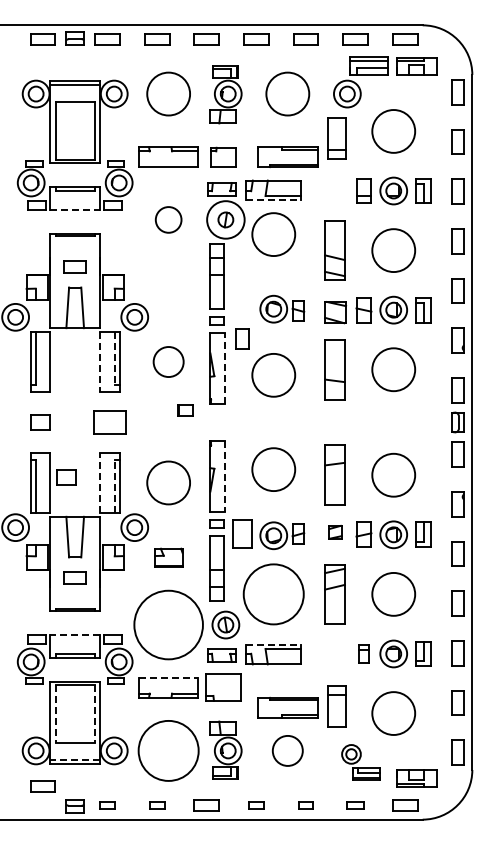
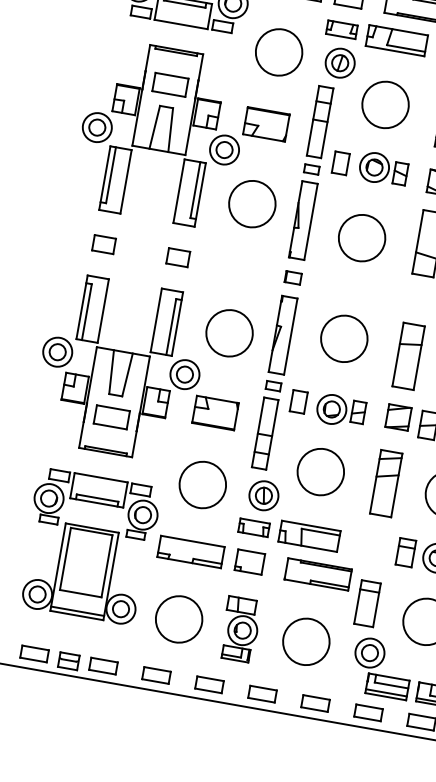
line: (274, 200) -> (395, 51), dashed -> solid
line: (75, 210) -> (181, 24), dashed -> solid
circle: (168, 219) -> (279, 51), size x1.67
circle: (225, 219) -> (339, 62), size x0.71
circle: (273, 234) -> (385, 104), moved
part: (75, 266) -> (170, 84), size x1.43
part: (168, 287) -> (266, 124), added
part: (242, 338) -> (340, 163), moved
line: (114, 358) -> (195, 190), dashed -> solid
circle: (168, 361) -> (252, 203), size x1.43
line: (100, 362) -> (179, 191), dashed -> solid
line: (224, 368) -> (310, 221), dashed -> solid
part: (185, 410) -> (293, 277), moved
part: (109, 422) -> (177, 257), size x0.62
line: (224, 476) -> (290, 336), dashed -> solid
part: (66, 477) -> (121, 308), removed
line: (100, 482) -> (156, 319), dashed -> solid
line: (114, 486) -> (171, 326), dashed -> solid
part: (335, 531) -> (398, 416), size x1.67
part: (242, 533) -> (298, 401), size x0.71
part: (168, 557) -> (215, 412), size x1.43
part: (75, 578) -> (112, 417), size x1.43
circle: (273, 593) -> (320, 471), size x0.71
circle: (168, 624) -> (202, 484), size x0.62
line: (75, 634) -> (101, 477), dashed -> solid
line: (274, 644) -> (312, 525), dashed -> solid
part: (363, 653) -> (405, 552), size x1.43
line: (168, 677) -> (192, 541), dashed -> solid
part: (223, 687) -> (249, 562), size x0.71
part: (287, 707) -> (317, 574), moved
line: (55, 714) -> (65, 559), dashed -> solid
line: (94, 714) -> (106, 566), dashed -> solid
circle: (168, 750) -> (179, 618), size x0.71
circle: (287, 750) -> (306, 641), size x1.43
line: (75, 759) -> (78, 611), dashed -> solid
part: (360, 762) -> (381, 667), size x1.43
part: (42, 786) -> (34, 653), moved
part: (107, 805) -> (103, 666), size x1.67
part: (157, 805) -> (156, 675), size x1.67
part: (256, 805) -> (262, 694), size x1.67
part: (305, 805) -> (314, 703), size x1.67
part: (355, 805) -> (368, 712), size x1.43

